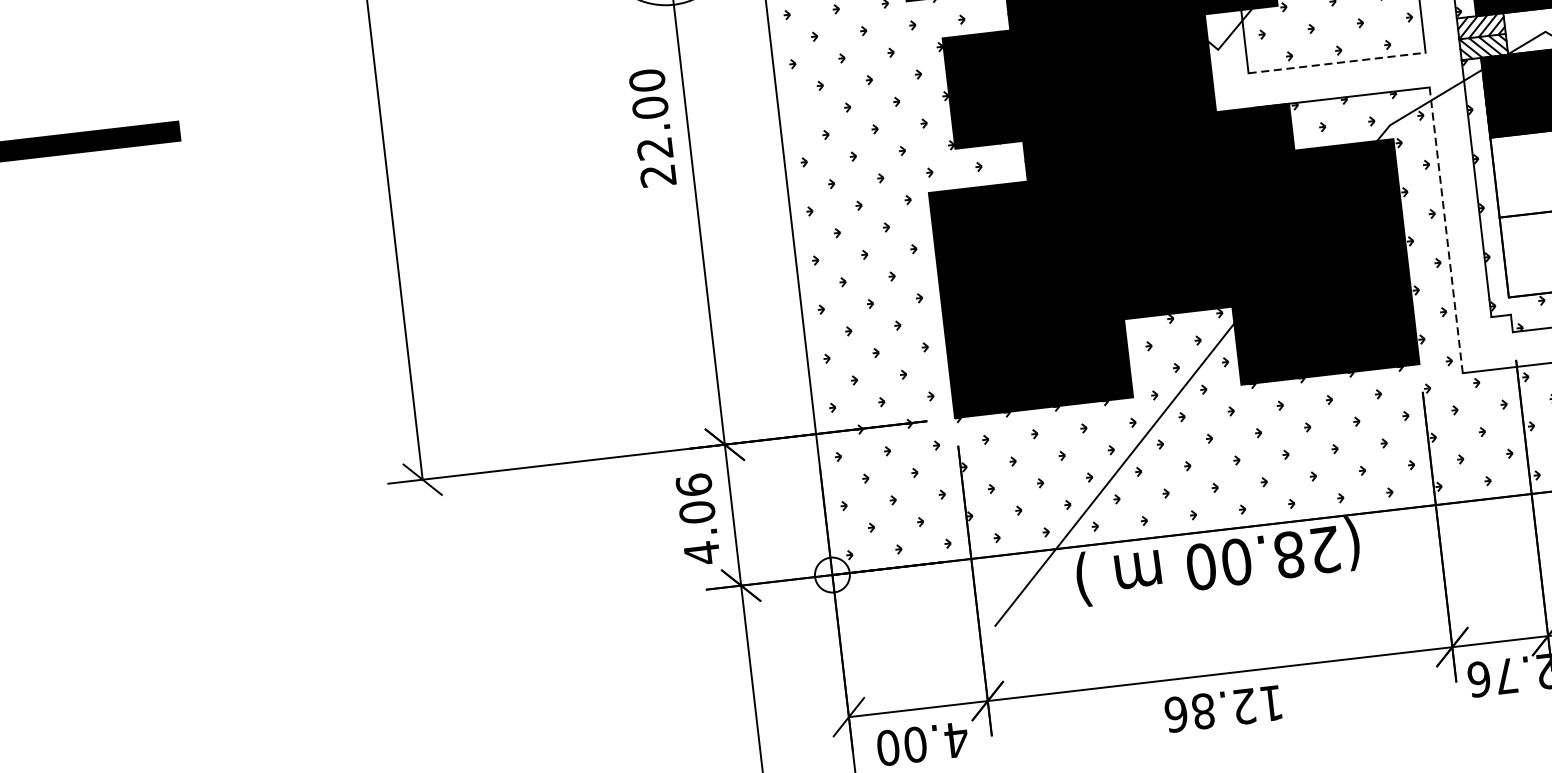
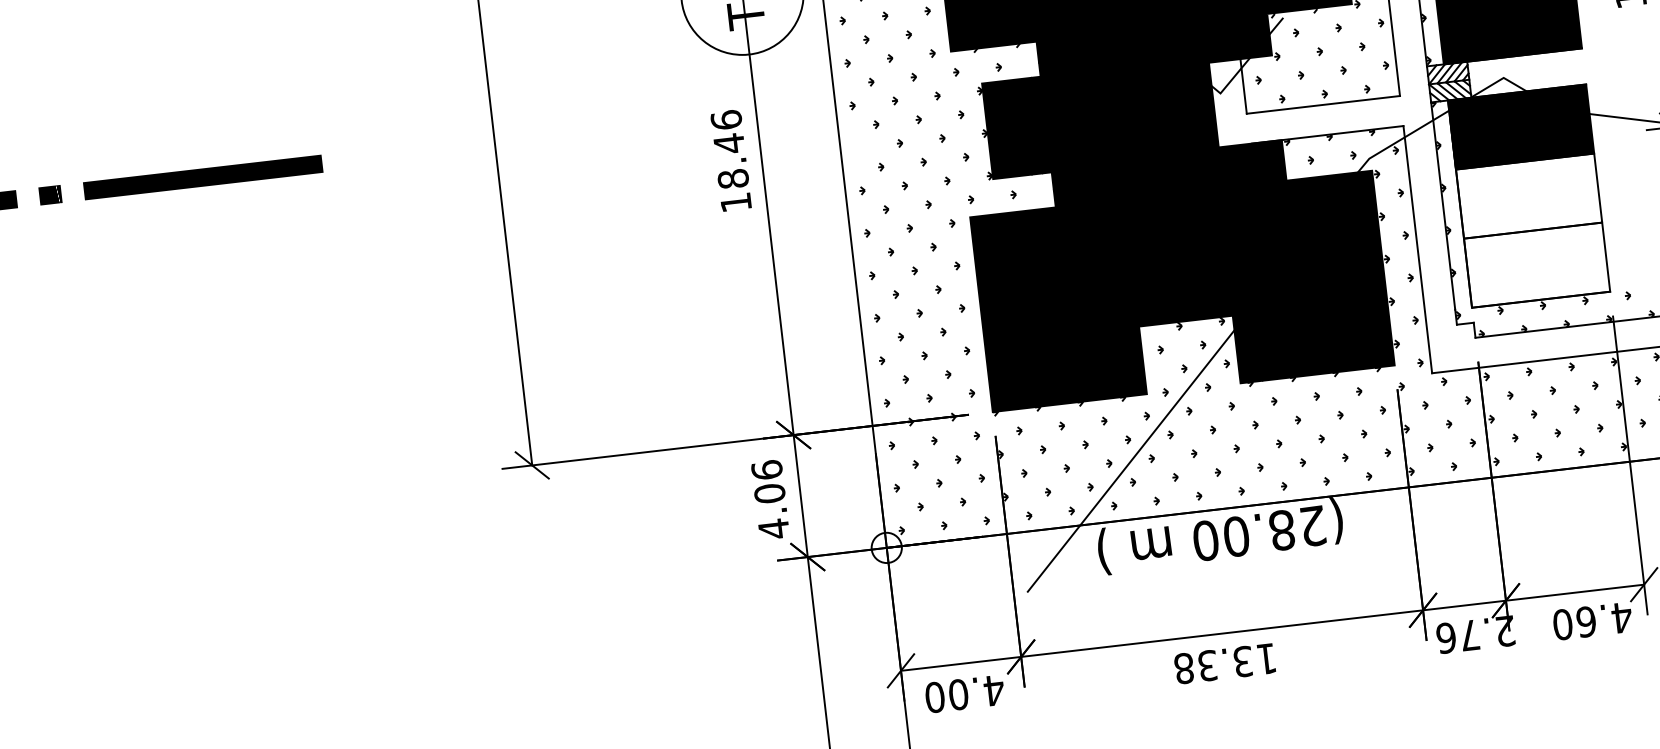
line: (1337, 62) -> (1323, 104), dashed -> solid
text: (652, 128) -> (731, 161), 22.00 -> 18.46
line: (1445, 230) -> (1417, 249), dashed -> solid
text: (1210, 709) -> (1213, 664), 12.86 -> 13.38

